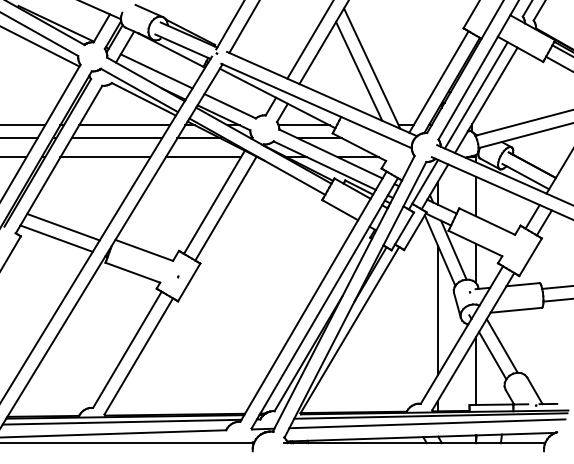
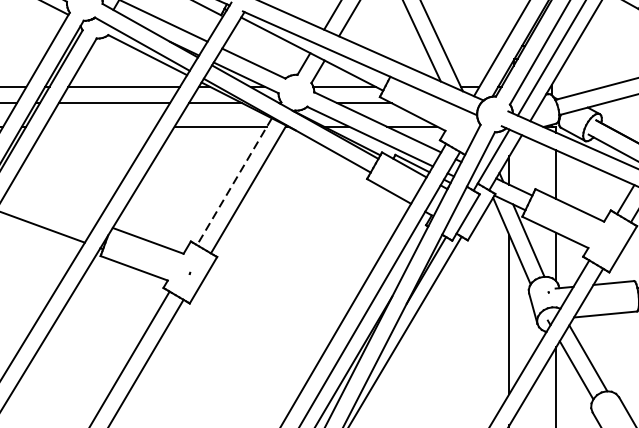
line: (105, 157) -> (100, 126), removed
line: (214, 202) -> (234, 181), solid -> dashed
line: (63, 226) -> (48, 211), removed

